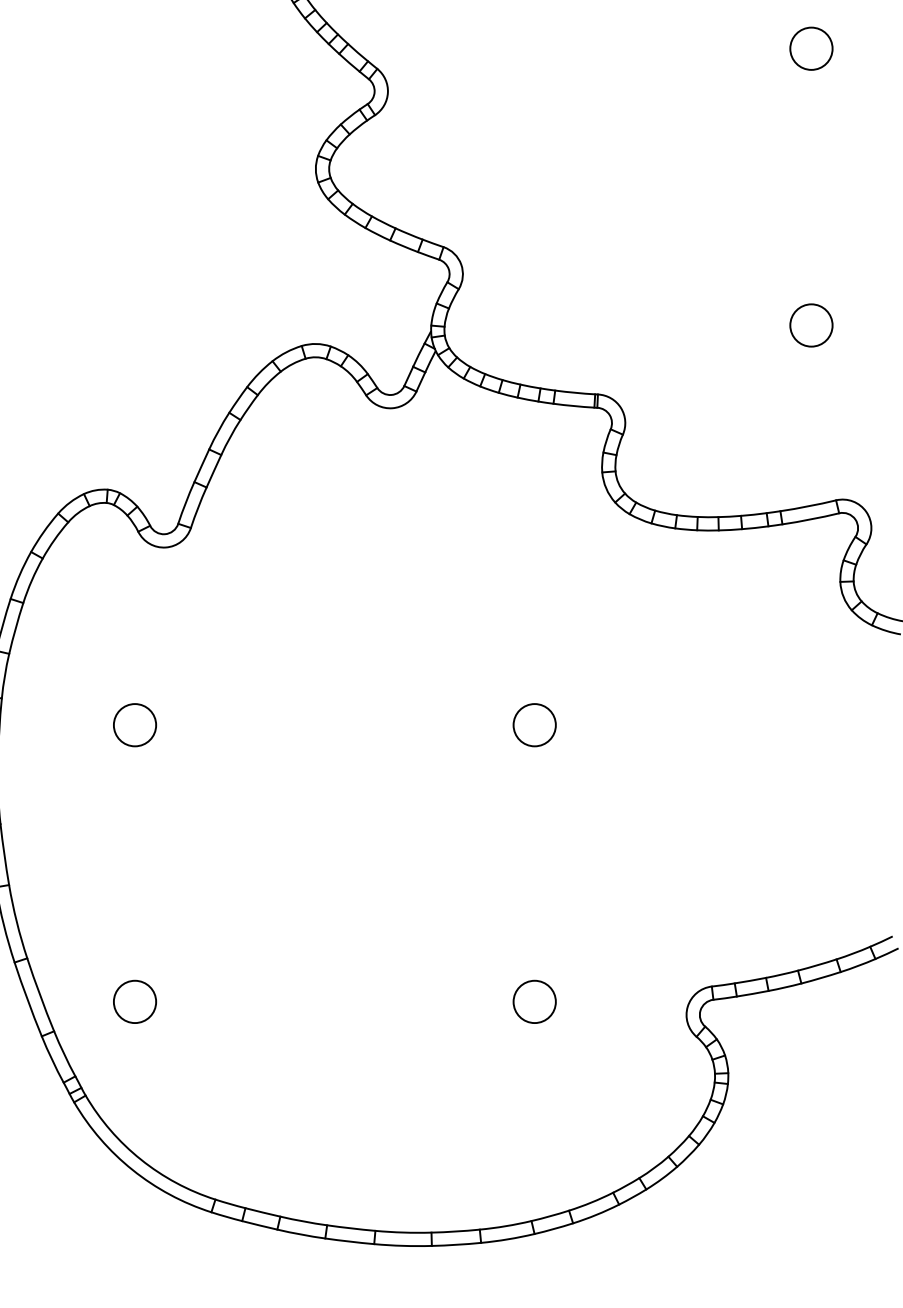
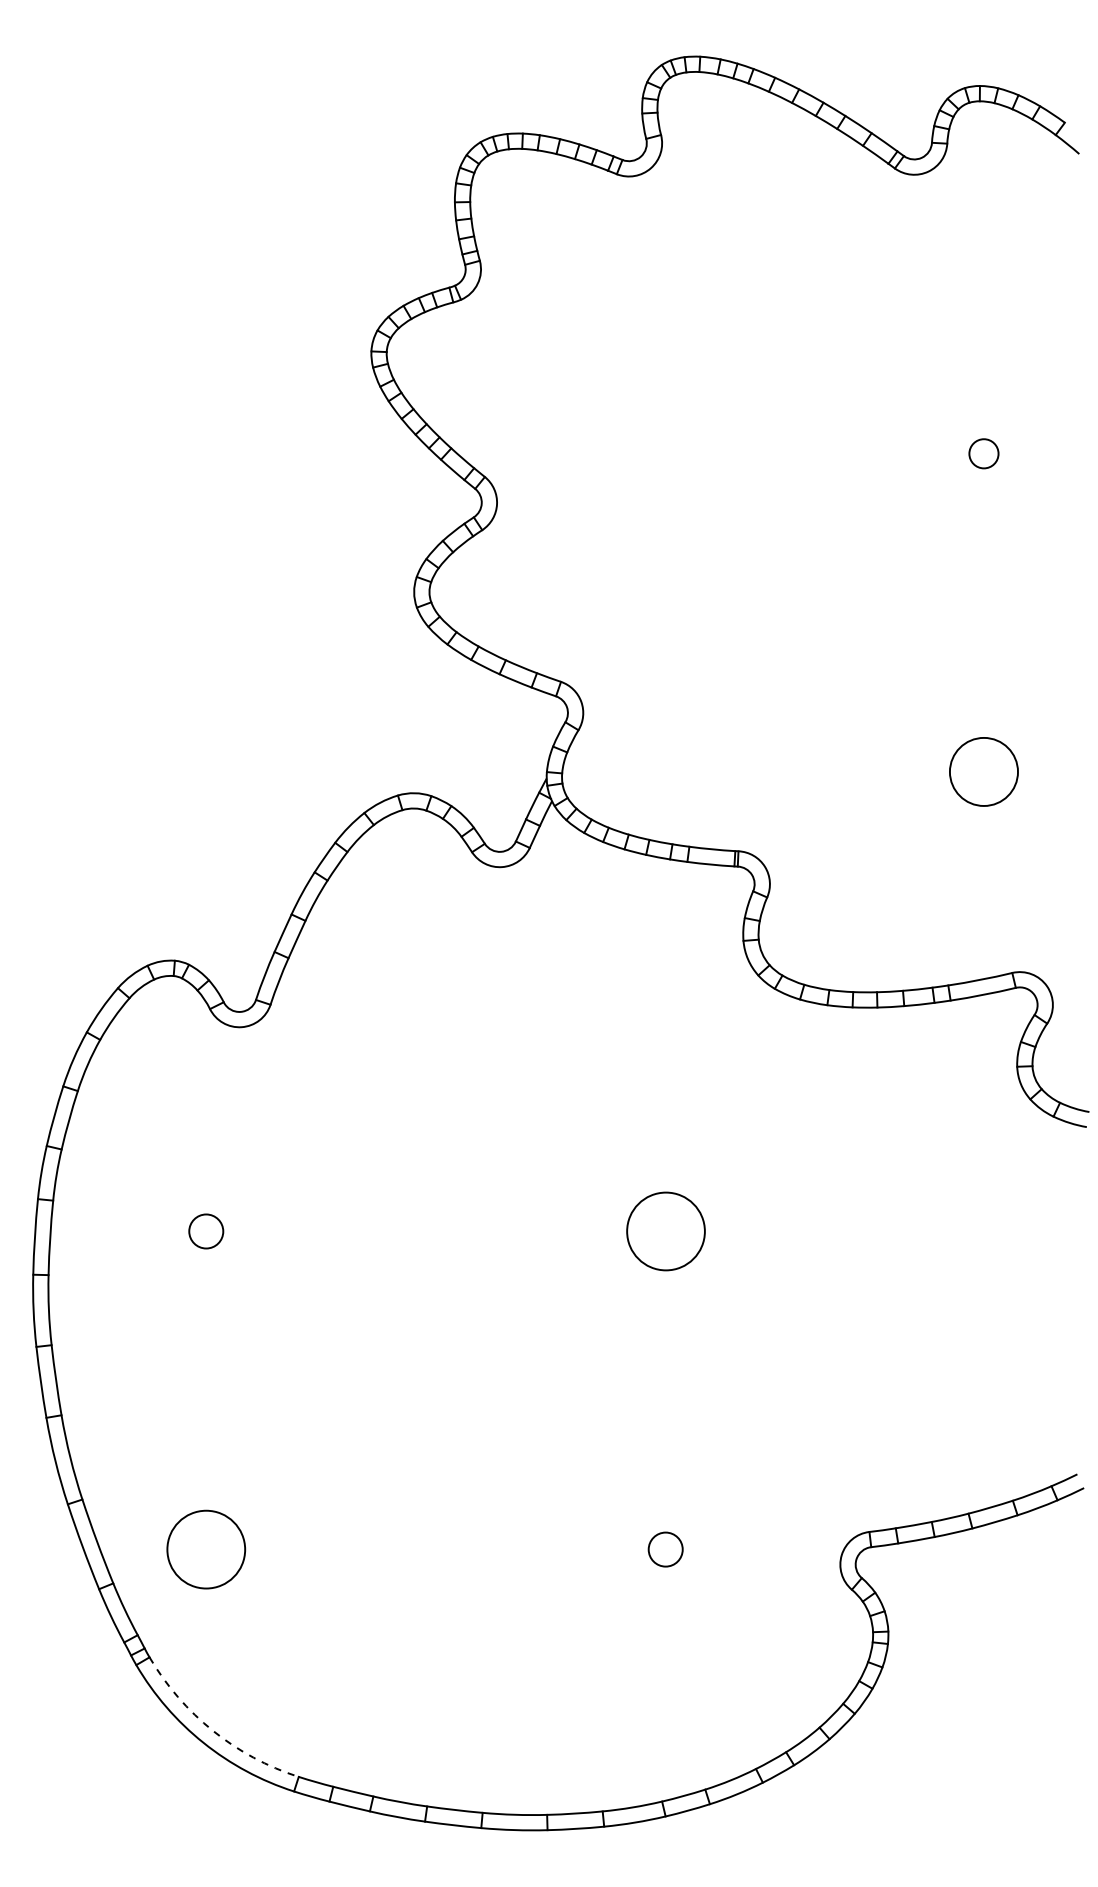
circle: (811, 48) -> (983, 453), size x0.6
circle: (811, 325) -> (983, 771), size x1.4
circle: (134, 725) -> (205, 1231), size x0.7
circle: (534, 725) -> (665, 1231), size x1.6
circle: (134, 1001) -> (205, 1549), size x1.6
circle: (534, 1001) -> (665, 1549), size x0.7
arc: (141, 1159) -> (213, 1730), solid -> dashed

